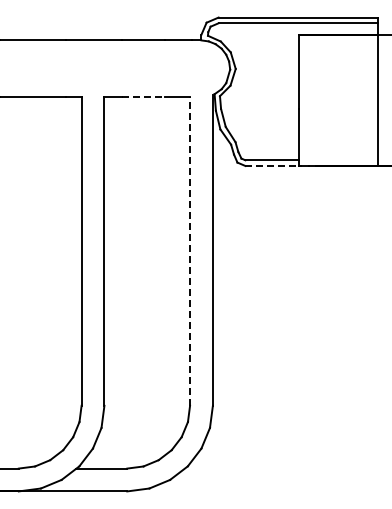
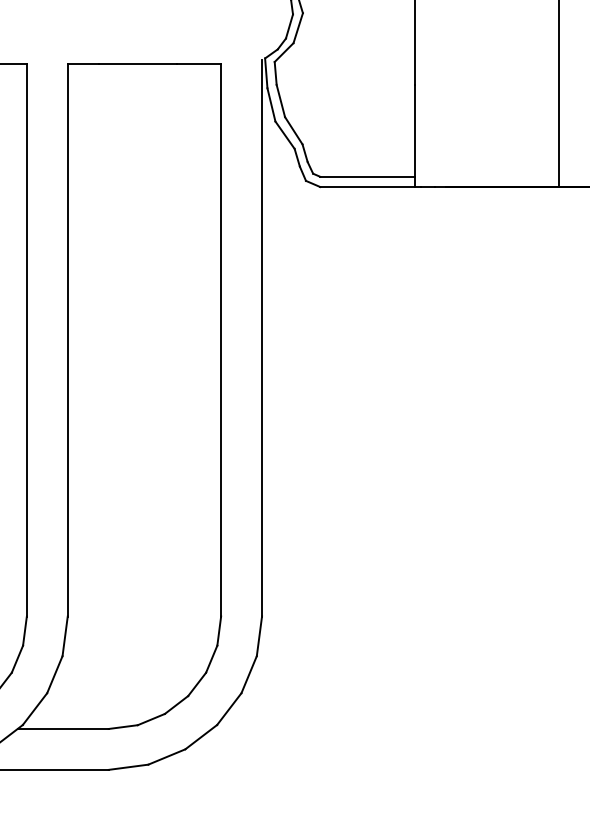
line: (143, 97) -> (137, 64), dashed -> solid
line: (271, 166) -> (366, 187), dashed -> solid
line: (190, 251) -> (221, 340), dashed -> solid

